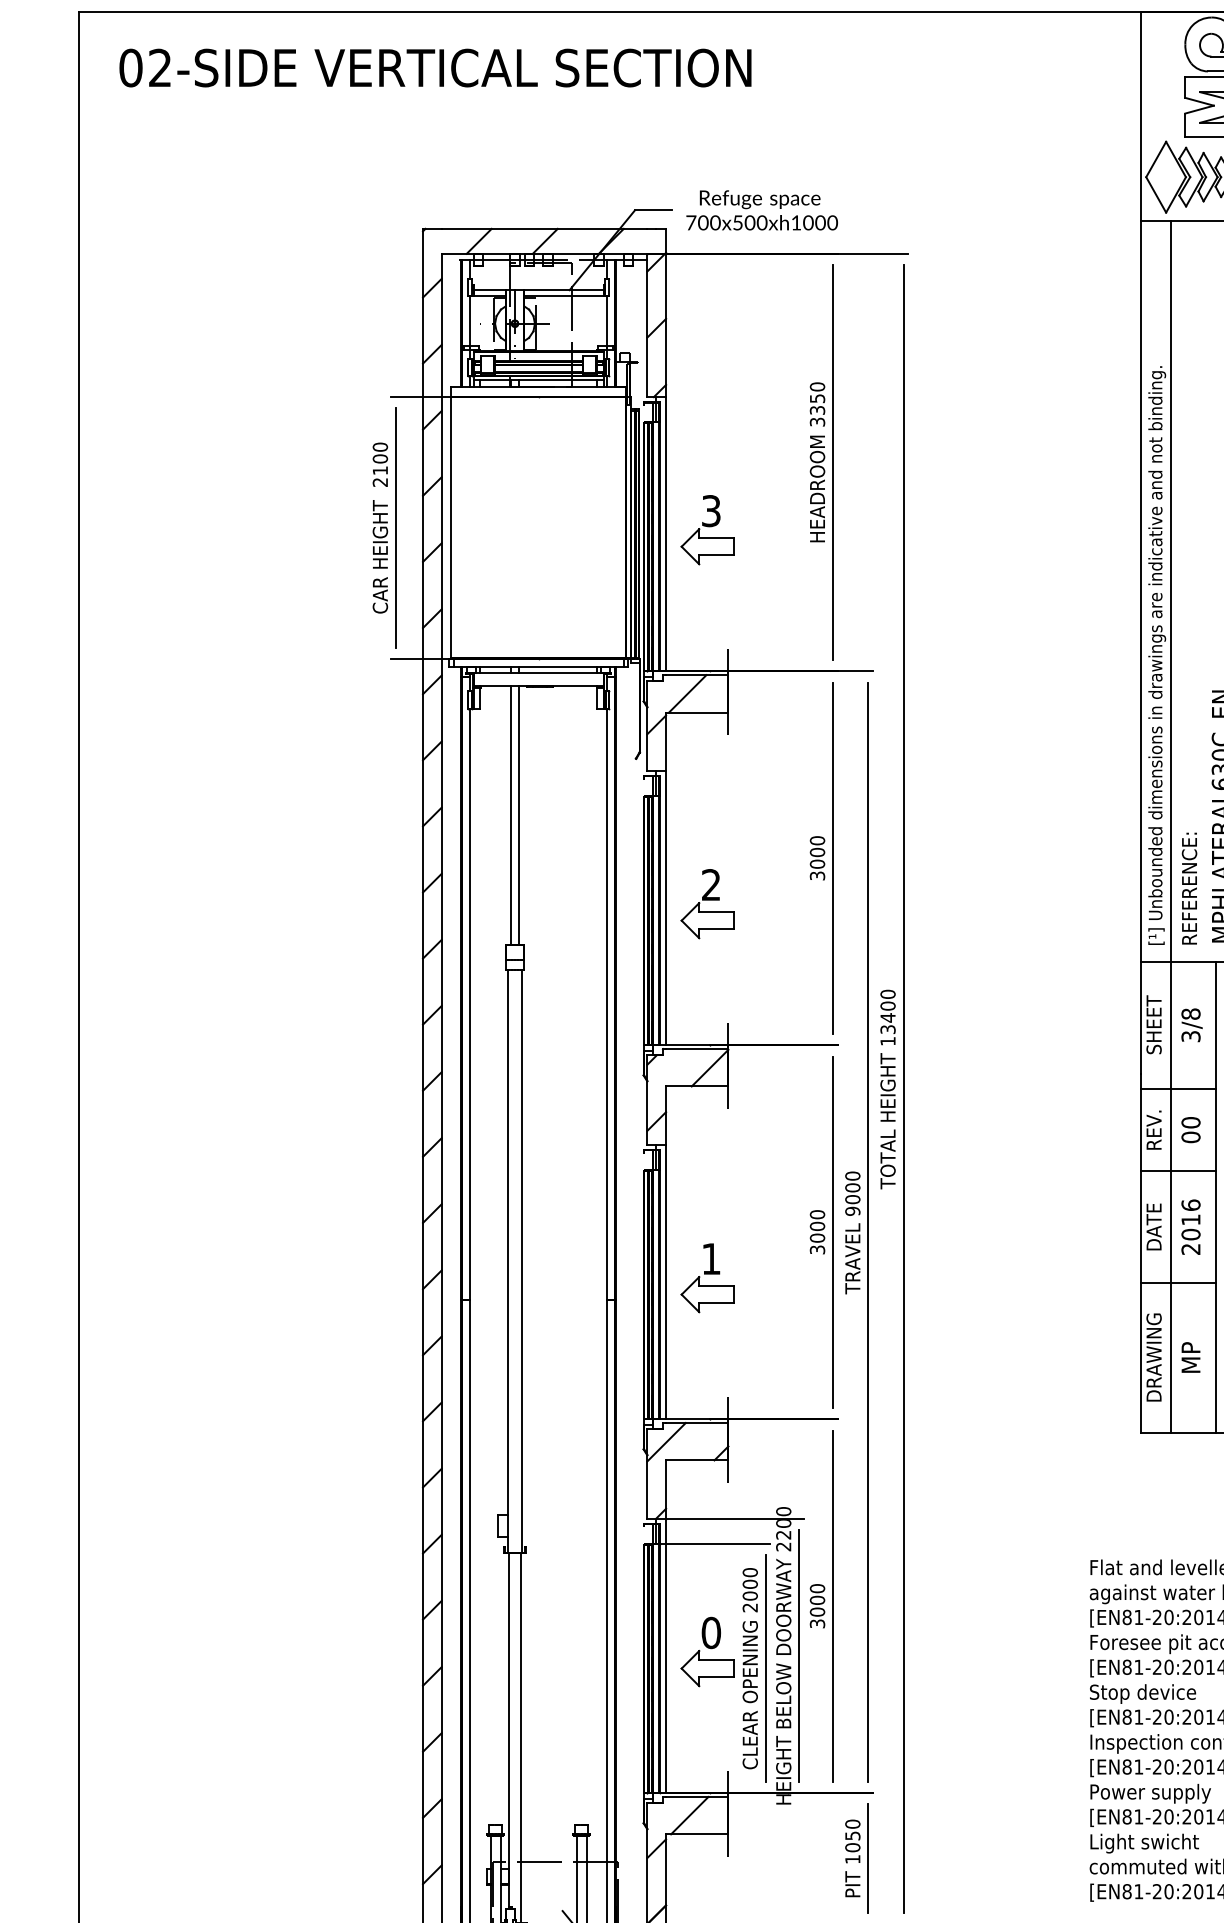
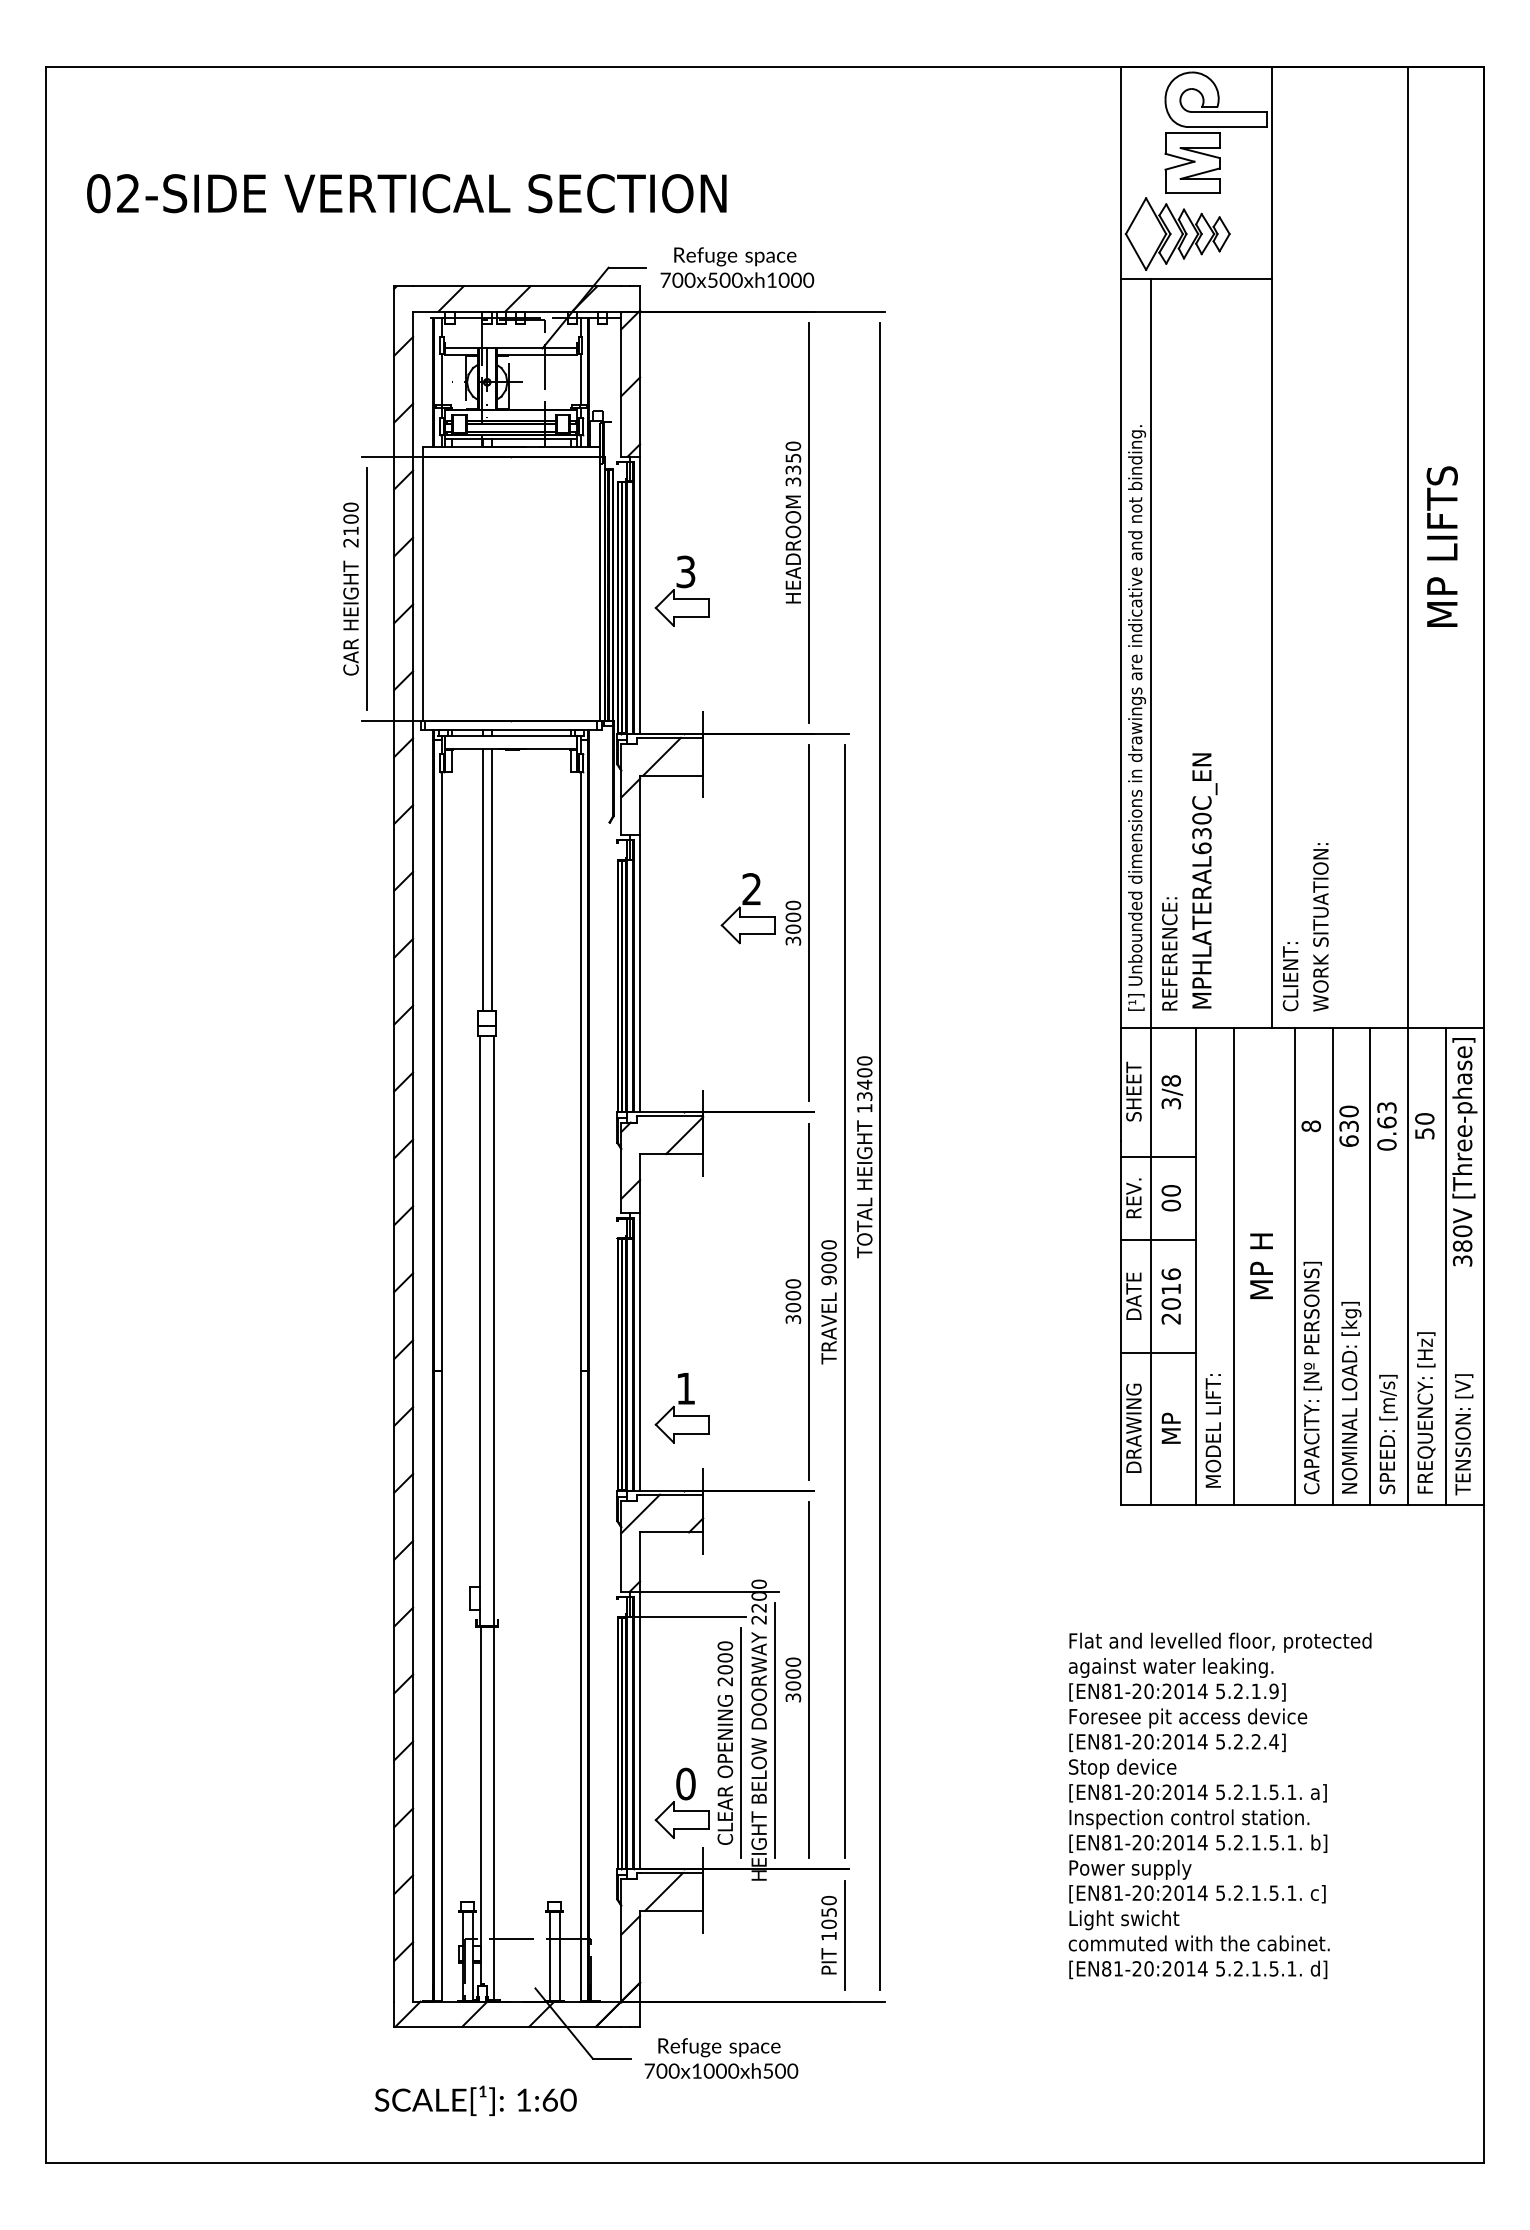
text: (435, 67) -> (406, 193), moved
part: (706, 904) -> (747, 908), moved
part: (706, 1278) -> (681, 1408), moved
part: (706, 1651) -> (681, 1802), moved

